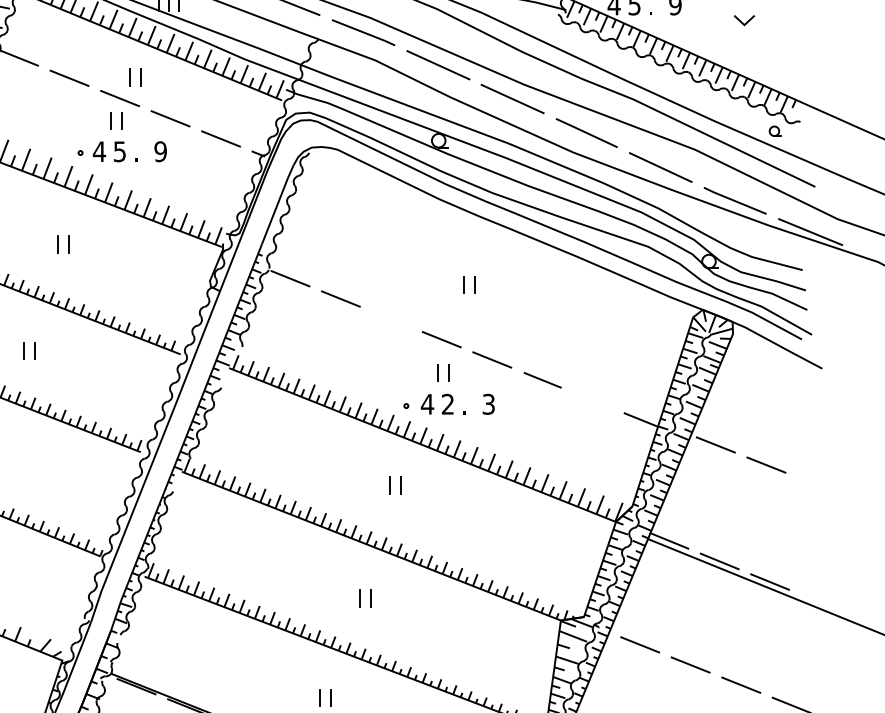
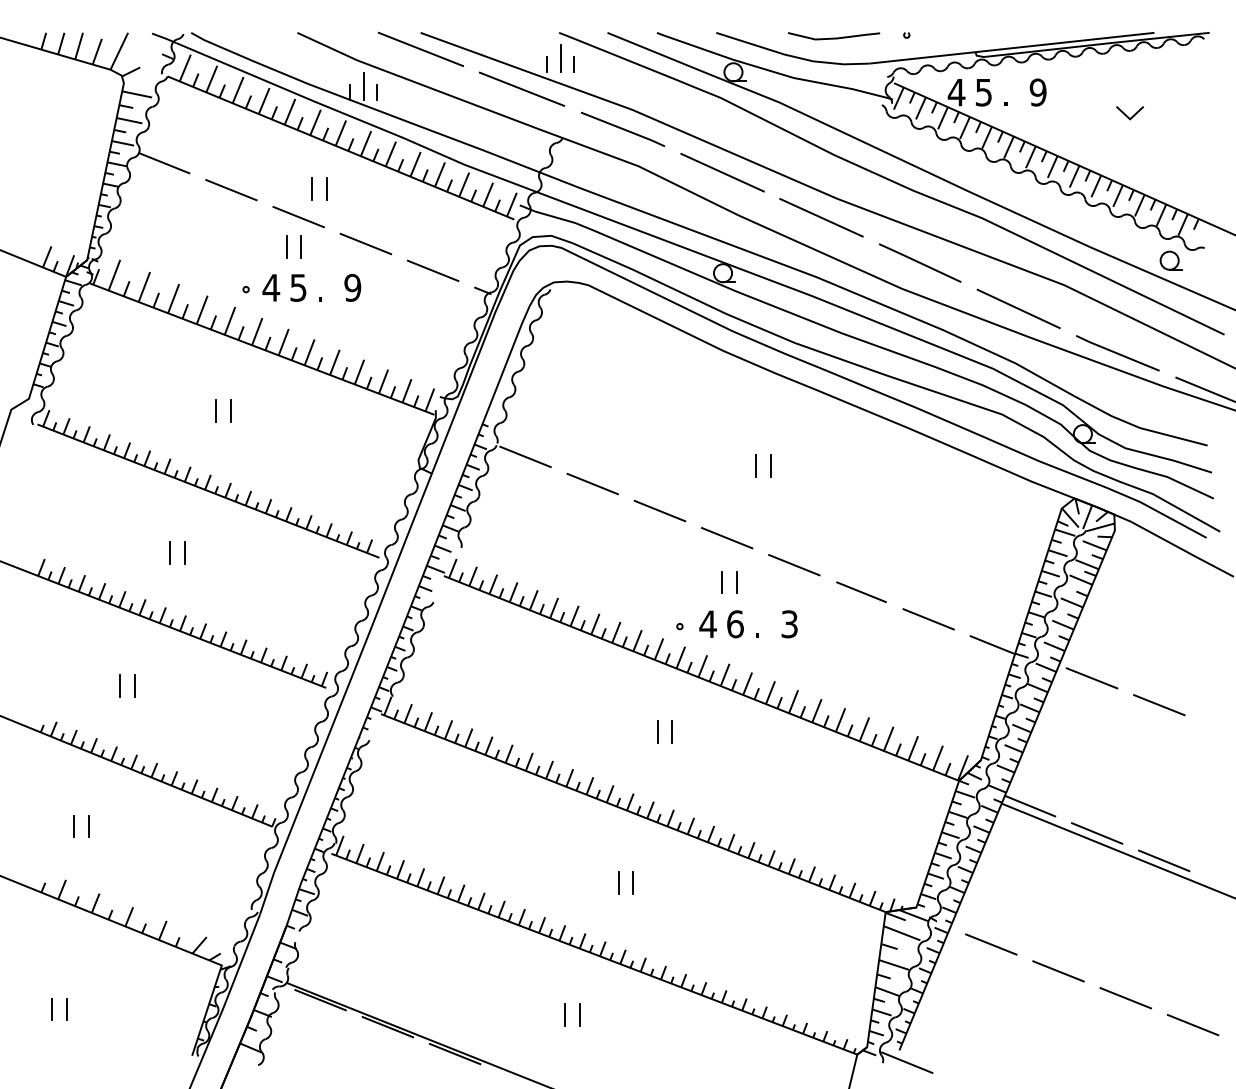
part: (774, 131) -> (1170, 260), size x1.43
line: (391, 318) -> (659, 510), added
line: (593, 400) -> (928, 619), added
text: (448, 404) -> (735, 624), 2 -> 6

